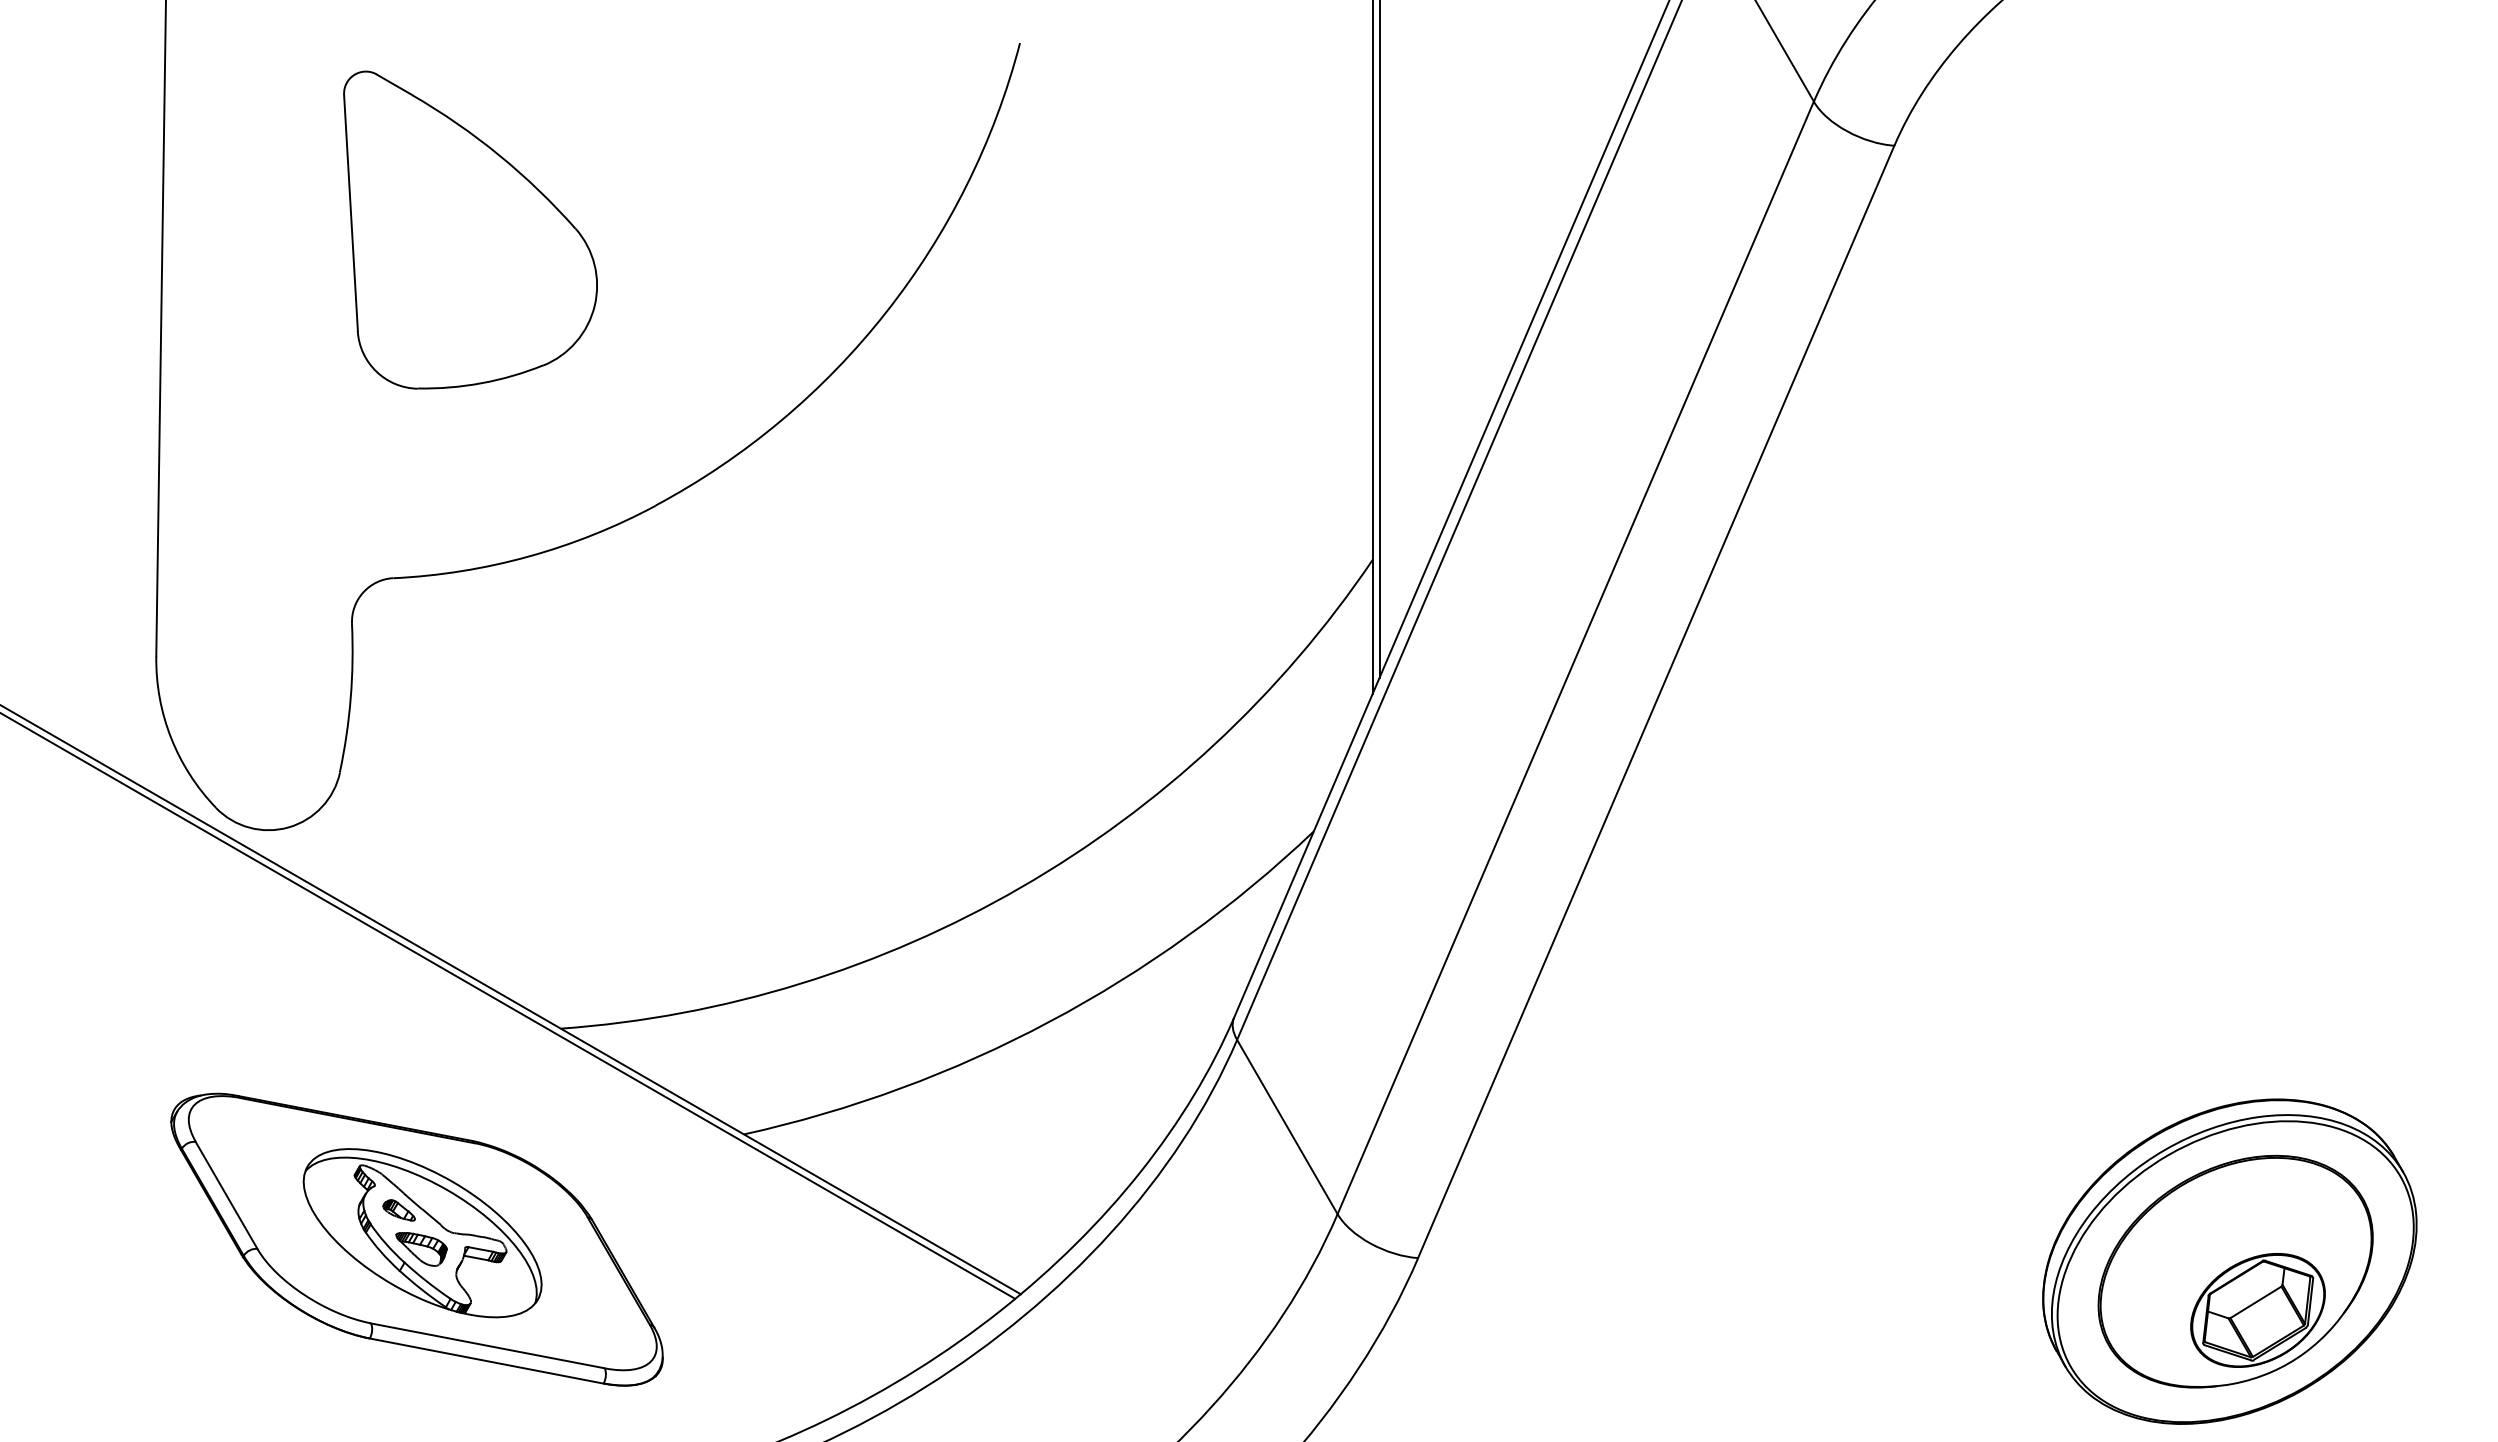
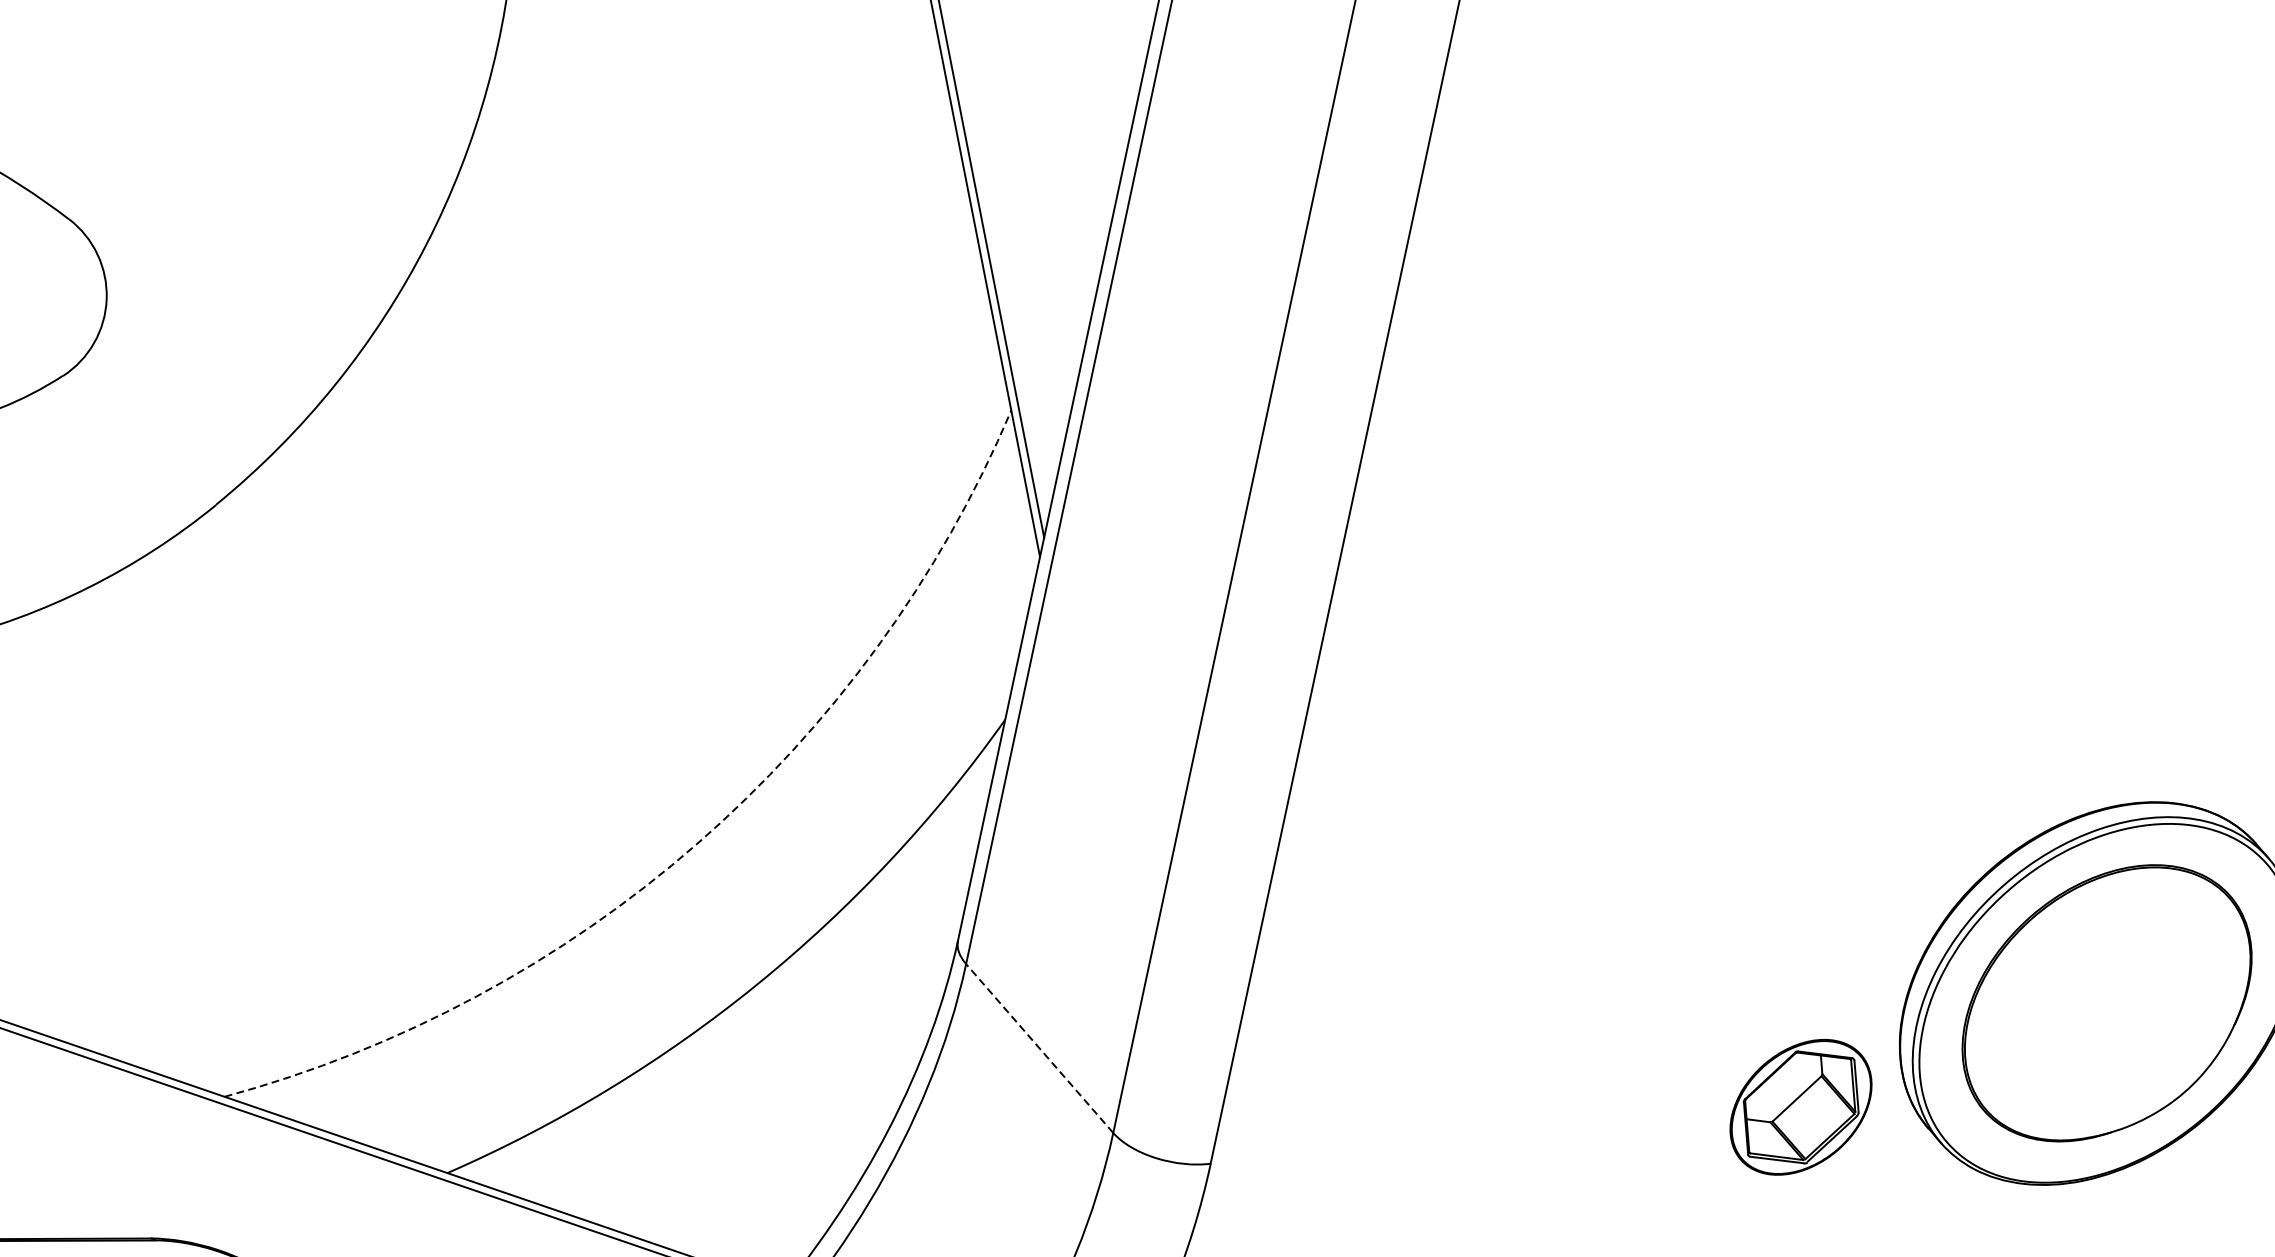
arc: (1020, 887) -> (696, 843), solid -> dashed
line: (1287, 1127) -> (1039, 1048), solid -> dashed
part: (2257, 1310) -> (1800, 1107), moved

